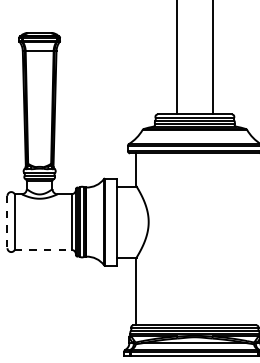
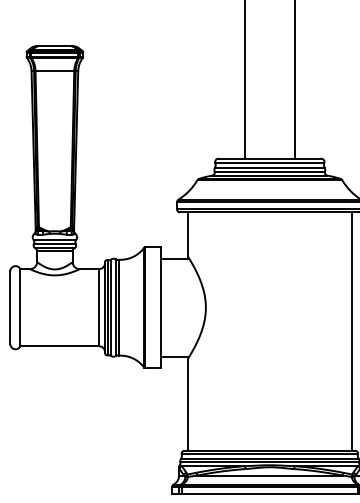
line: (7, 222) -> (10, 308), dashed -> solid
line: (253, 239) -> (351, 331), added
line: (43, 249) -> (60, 345), dashed -> solid

